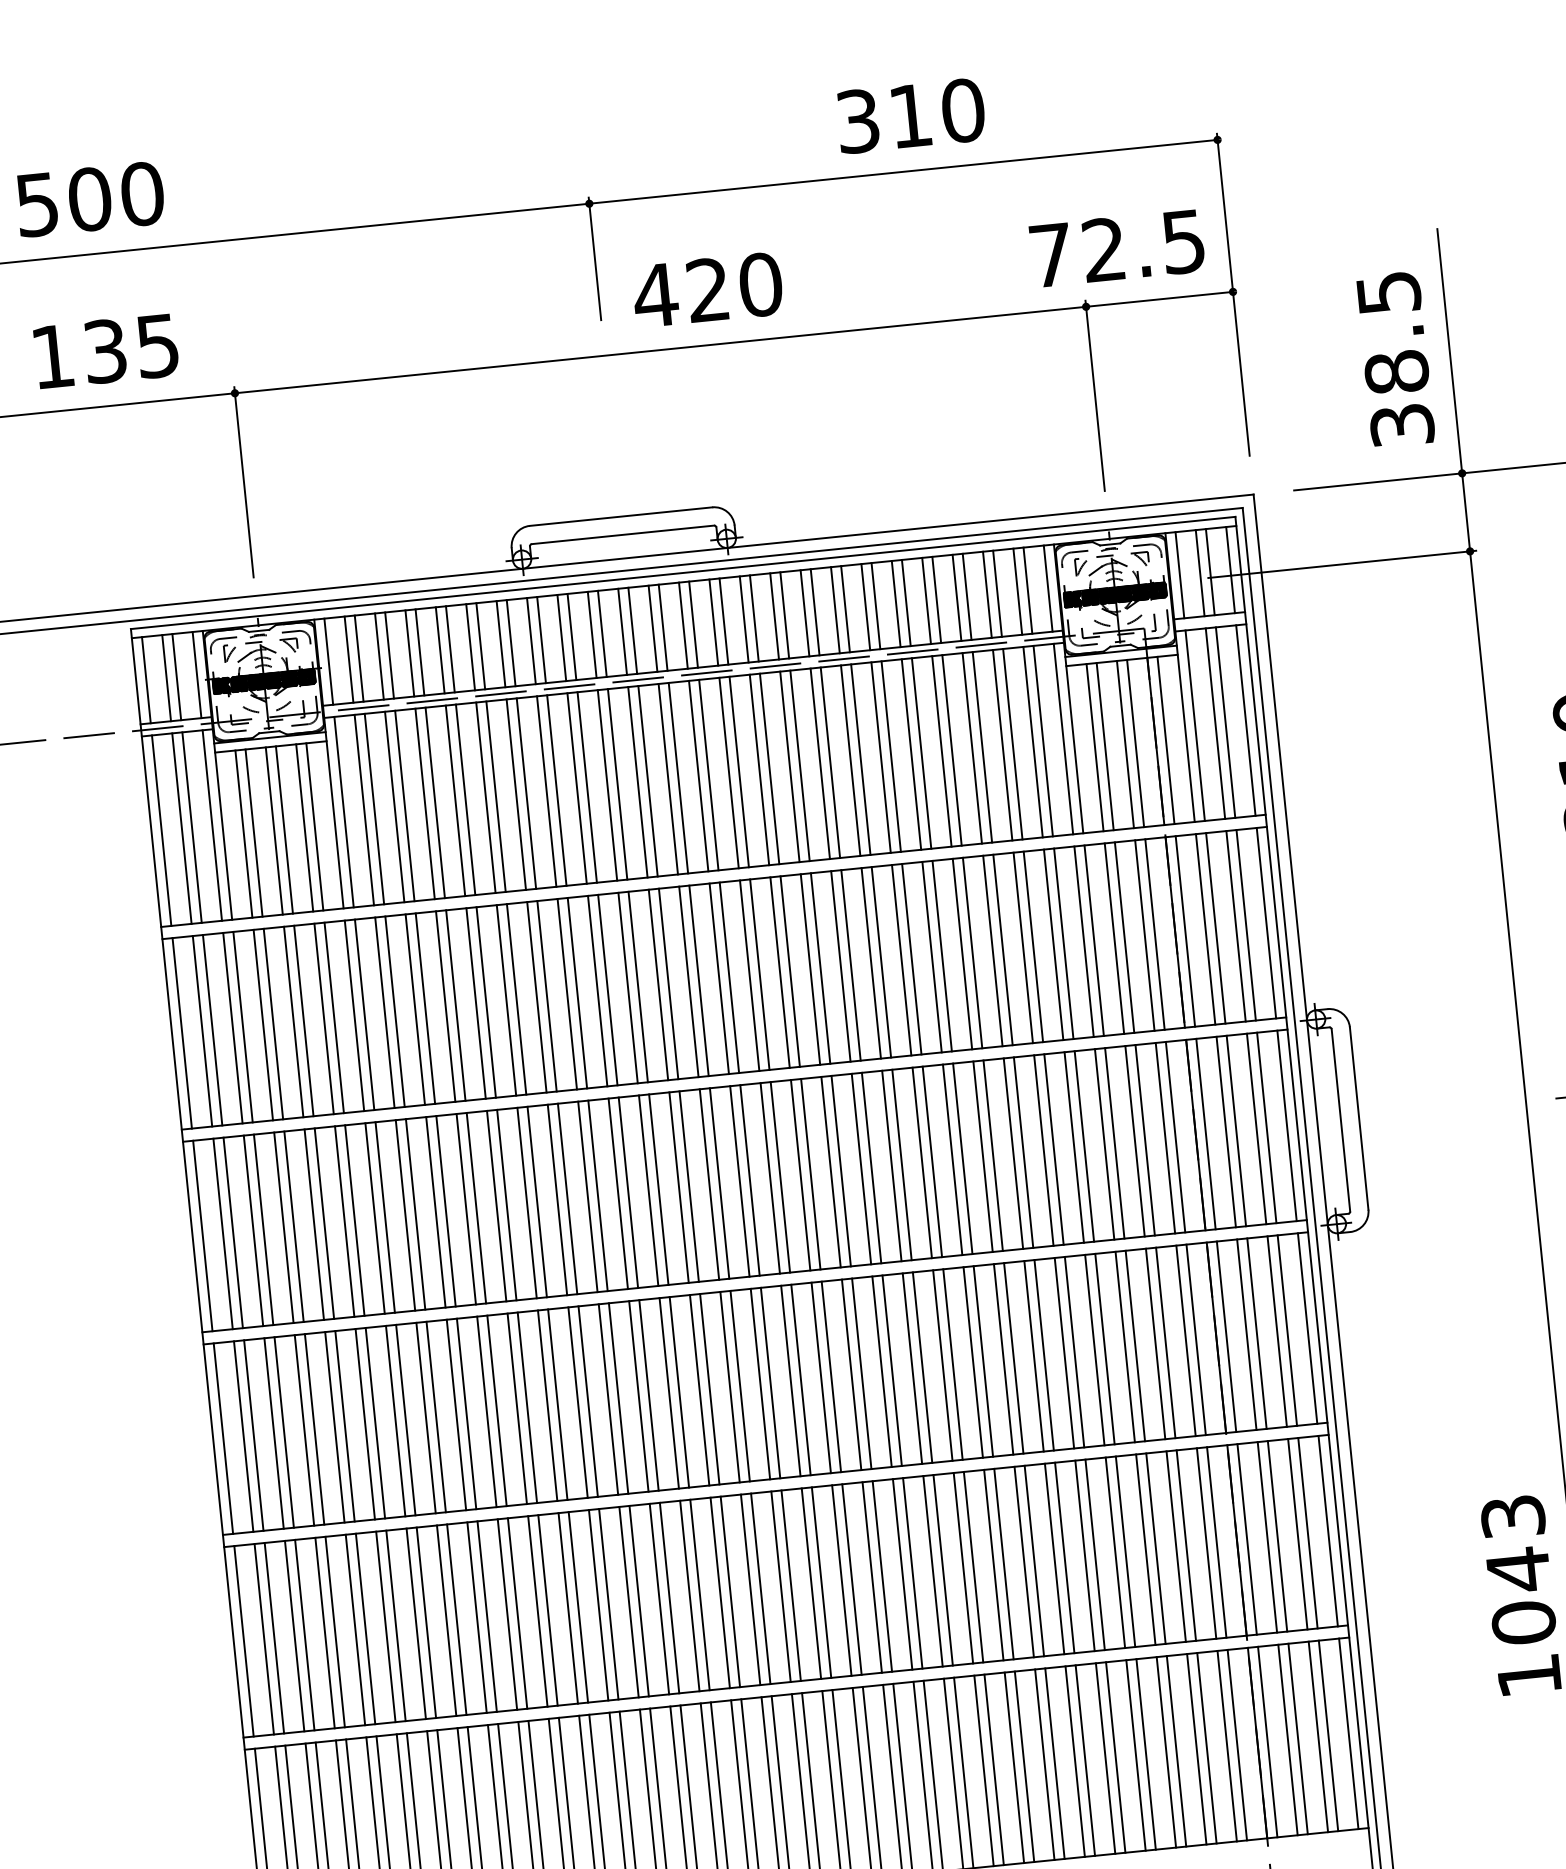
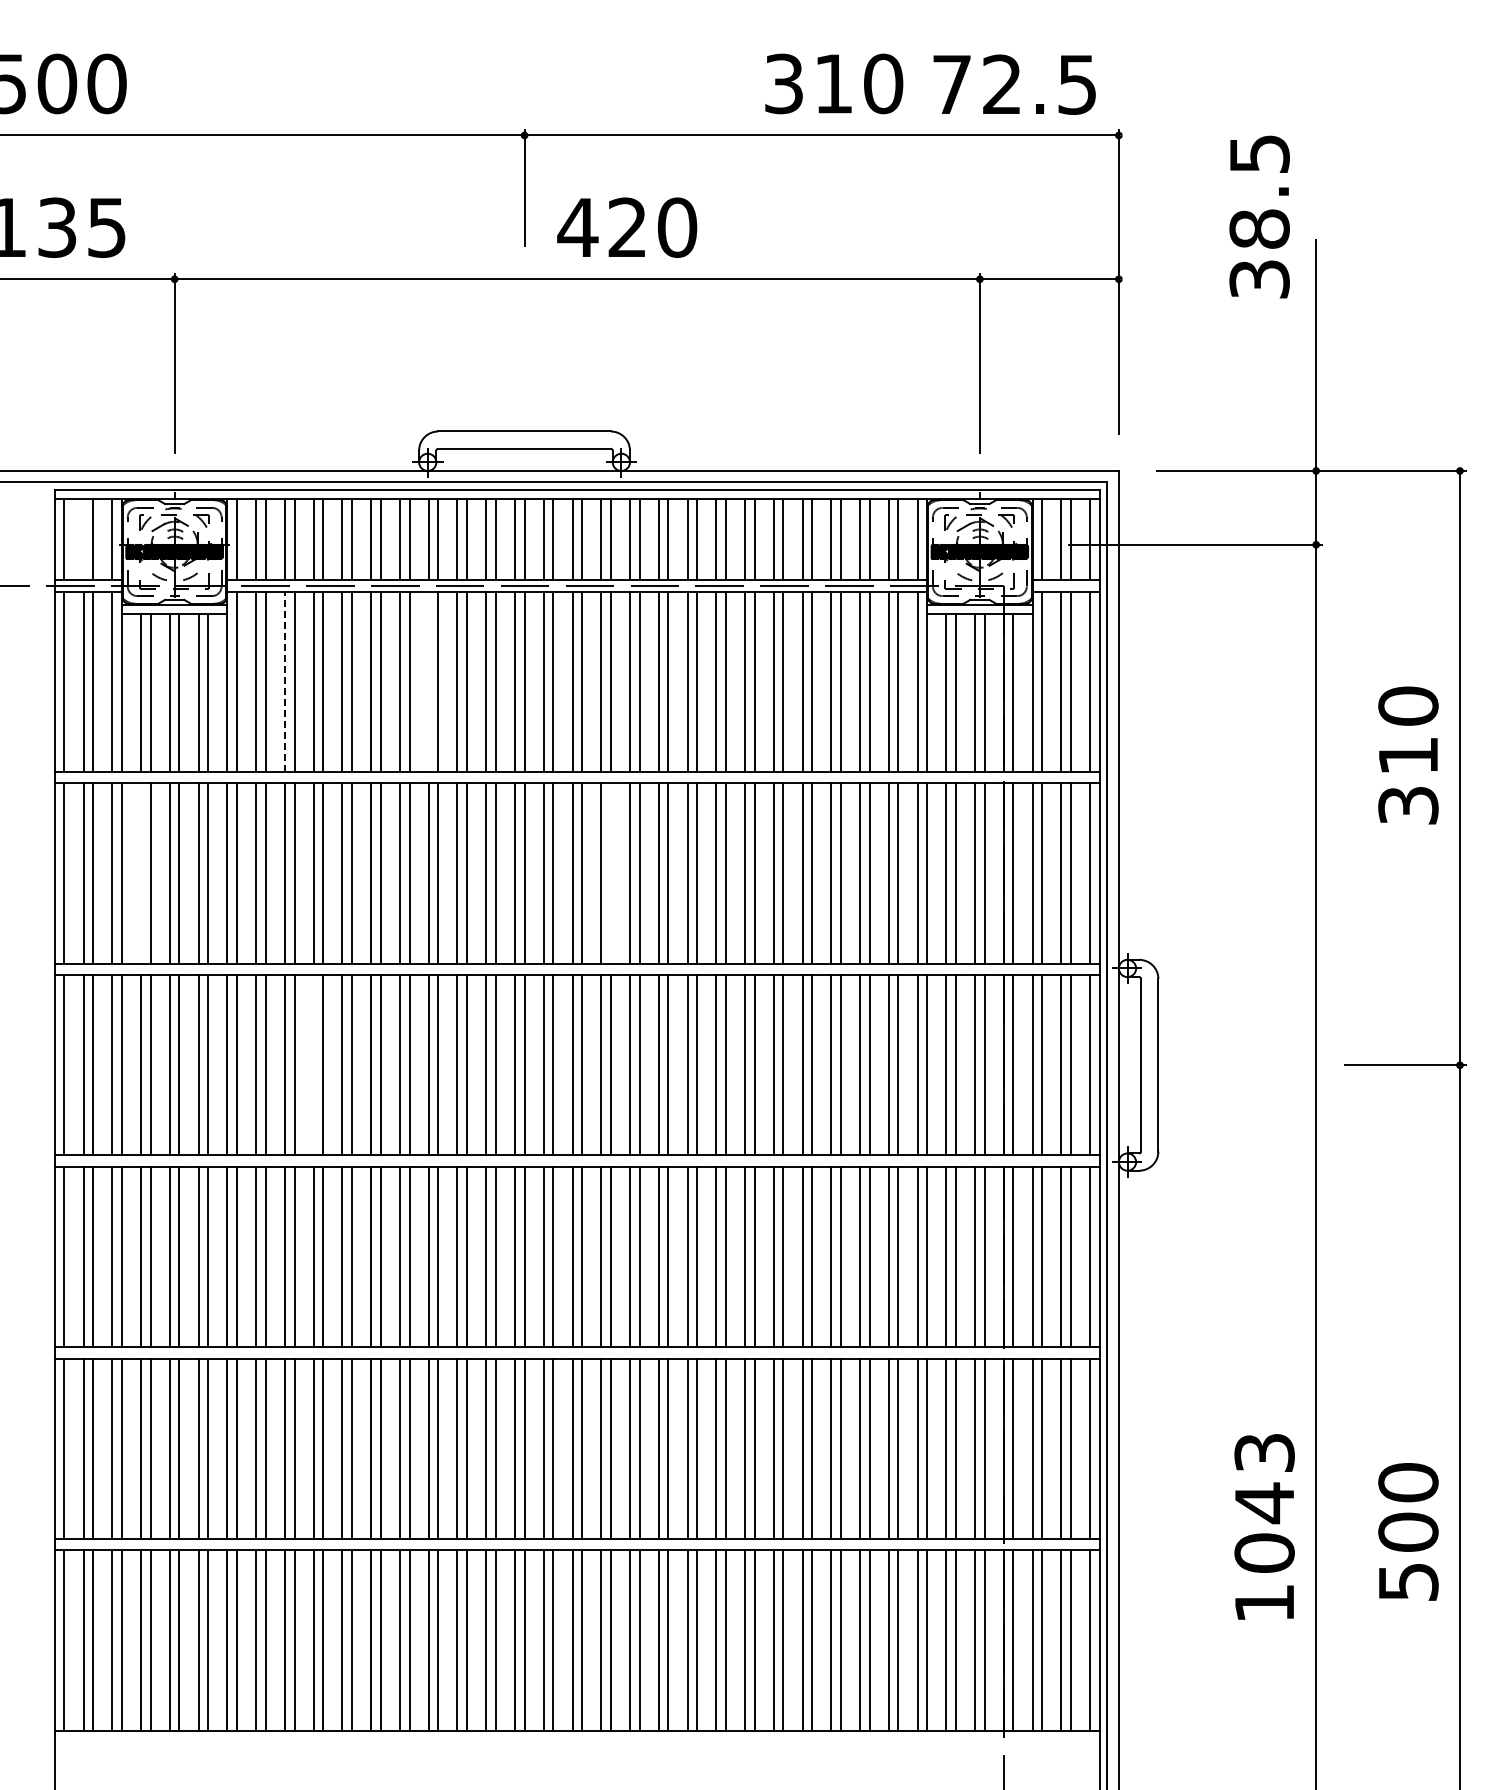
text: (1117, 248) -> (1014, 84), moved
text: (1395, 358) -> (1259, 216), moved
line: (166, 678) -> (83, 539), removed
line: (546, 791) -> (428, 681), removed
line: (394, 806) -> (284, 681), solid -> dashed
line: (759, 974) -> (610, 873), removed
line: (263, 1024) -> (141, 873), removed
line: (466, 1209) -> (313, 1065), removed

